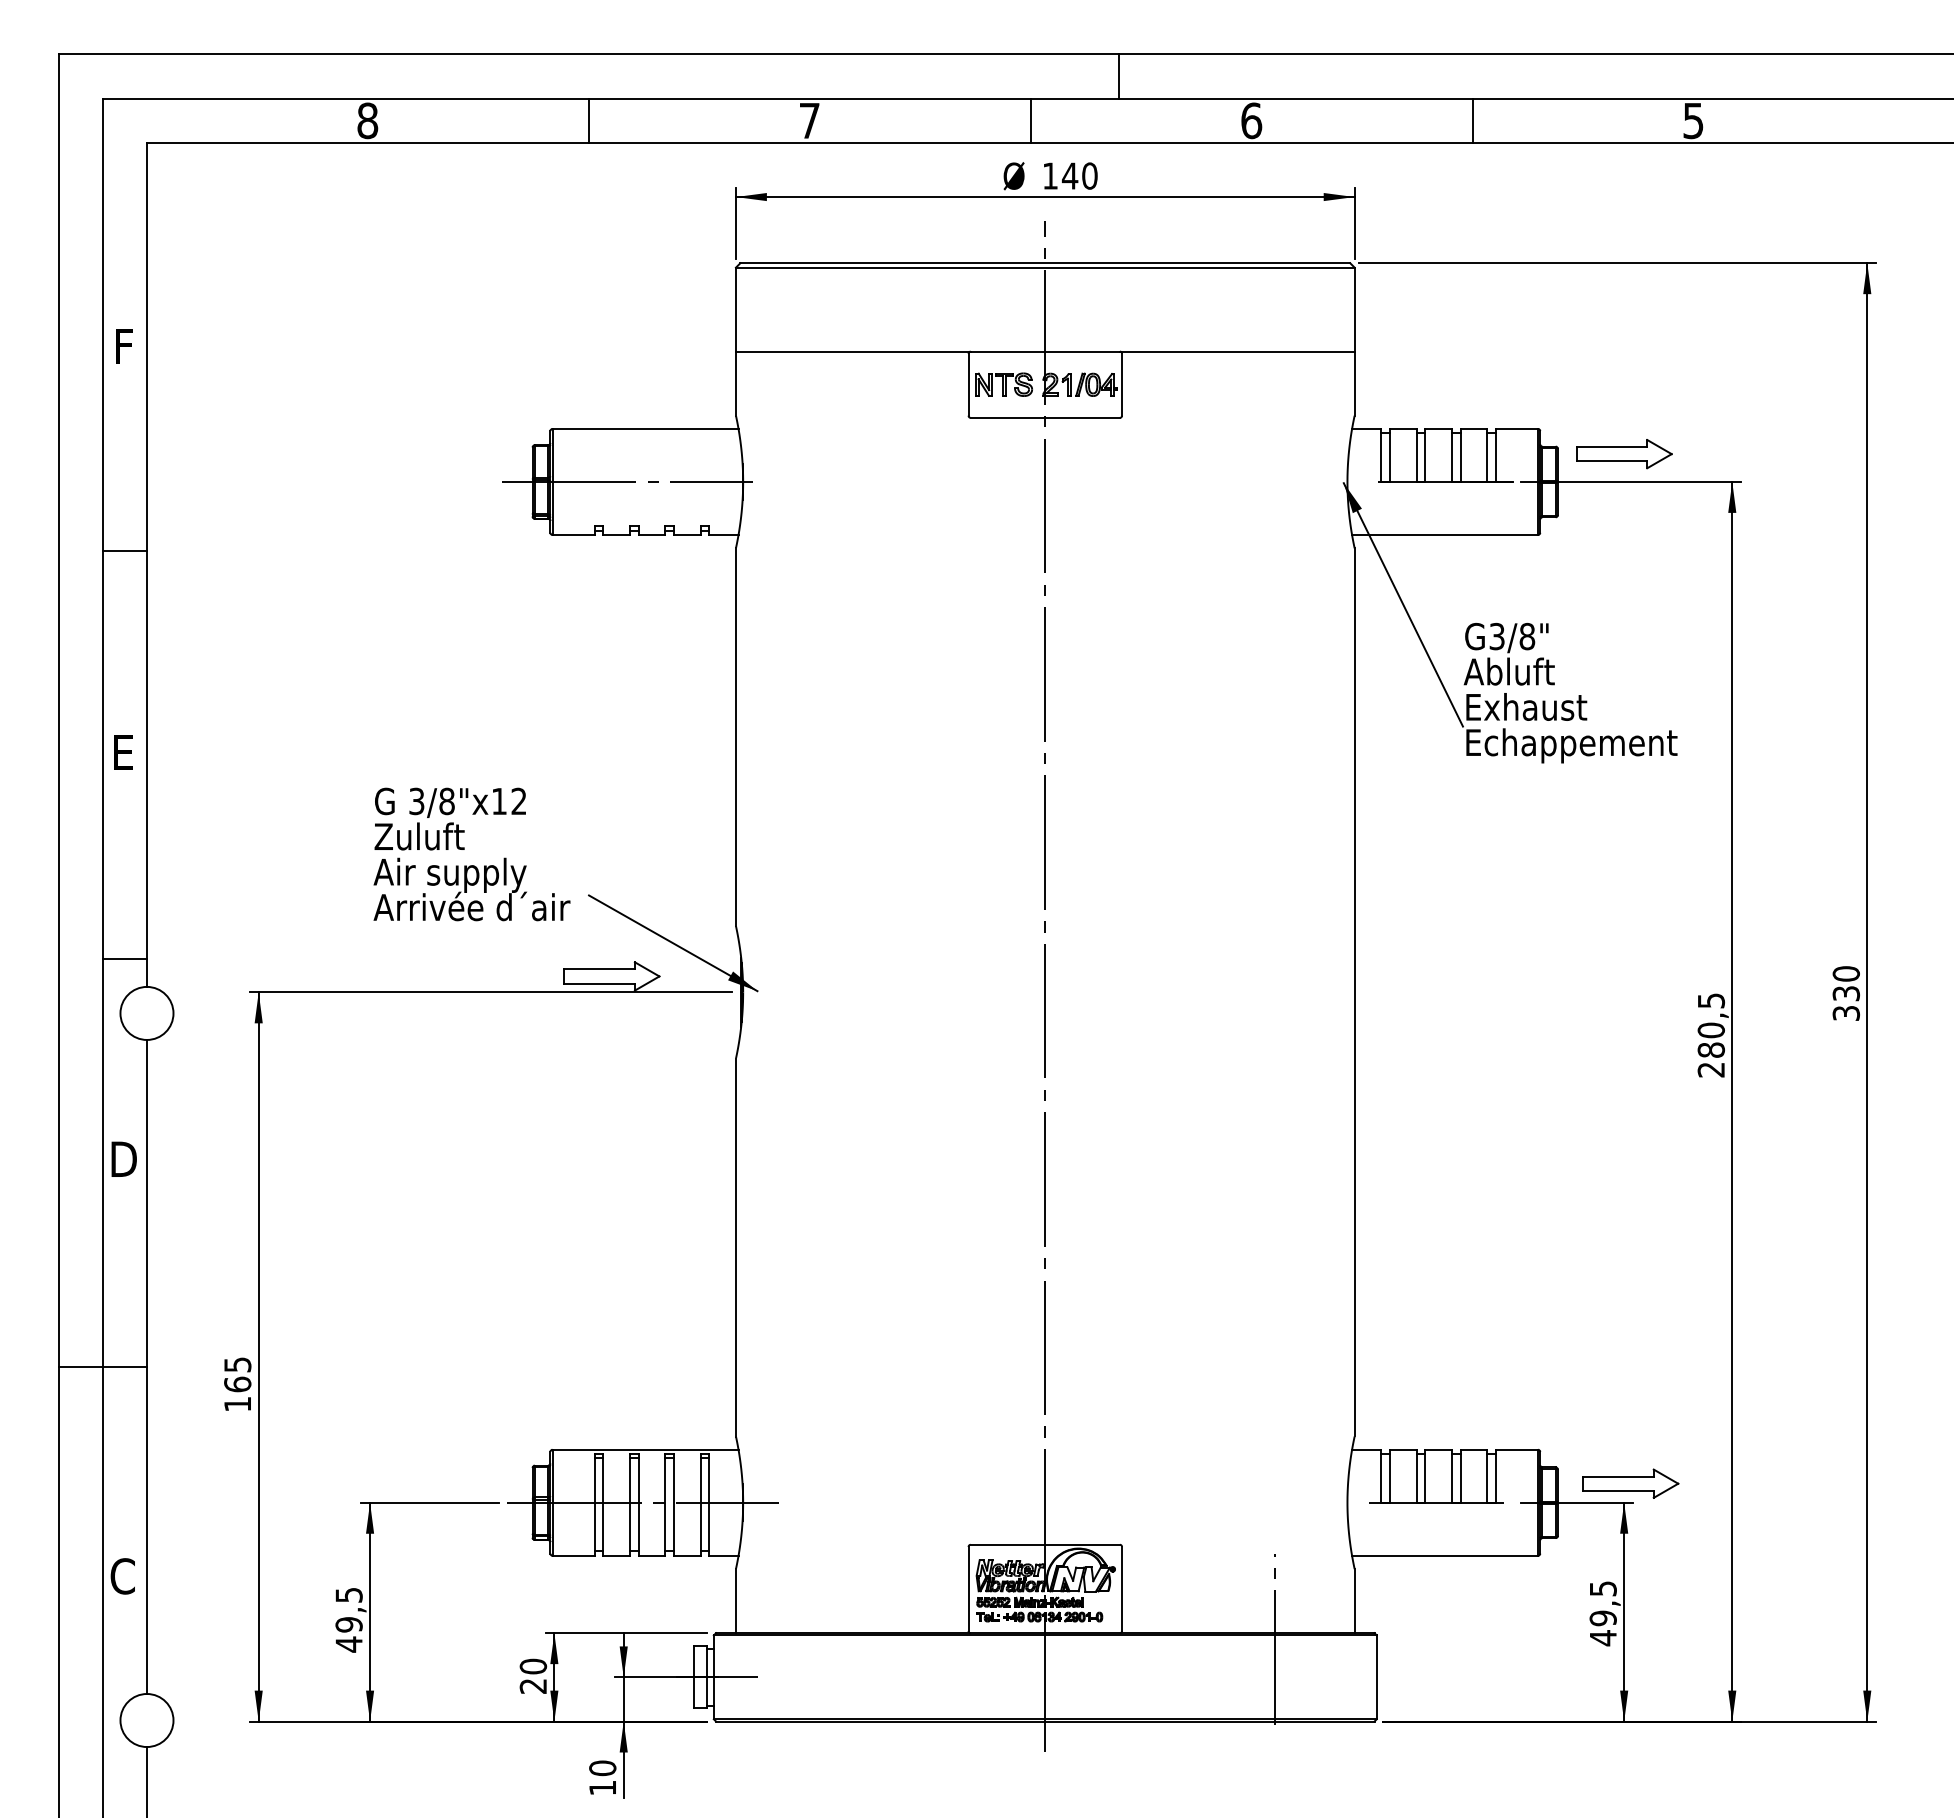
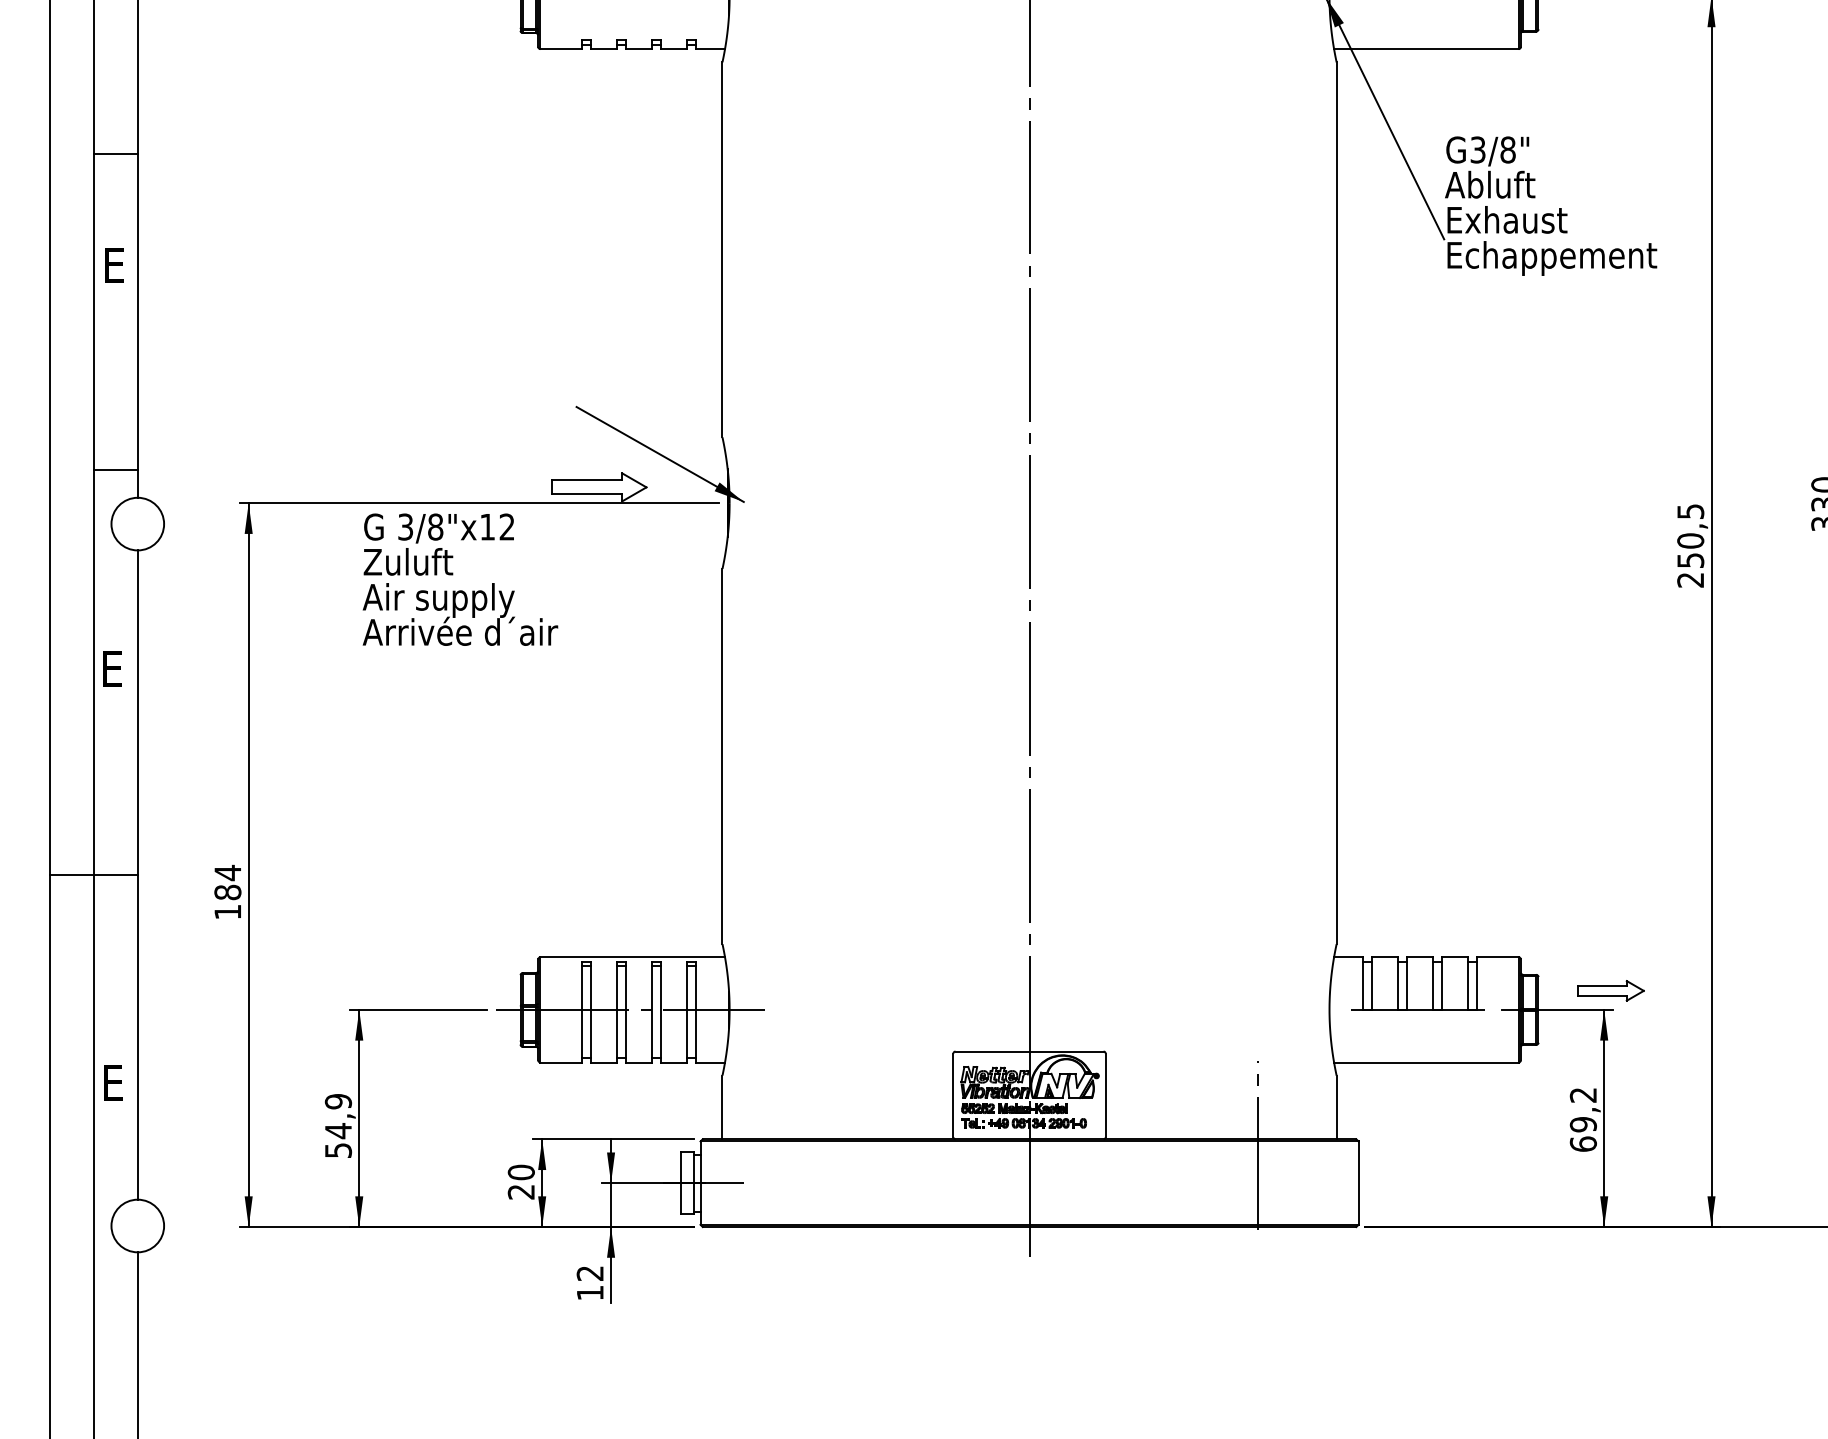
line: (124, 550) -> (115, 153), moved
part: (464, 849) -> (452, 574), moved
text: (1710, 1049) -> (1689, 559), 280,5 -> 250,5
text: (123, 1158) -> (114, 668), D -> E
text: (237, 1374) -> (227, 882), 165 -> 184
part: (1630, 1483) -> (1610, 990), size x0.7
text: (122, 1576) -> (113, 1083), C -> E
text: (1602, 1613) -> (1582, 1119), 49,5 -> 69,2
text: (348, 1619) -> (337, 1125), 49,5 -> 54,9
text: (602, 1768) -> (589, 1273), 10 -> 12

